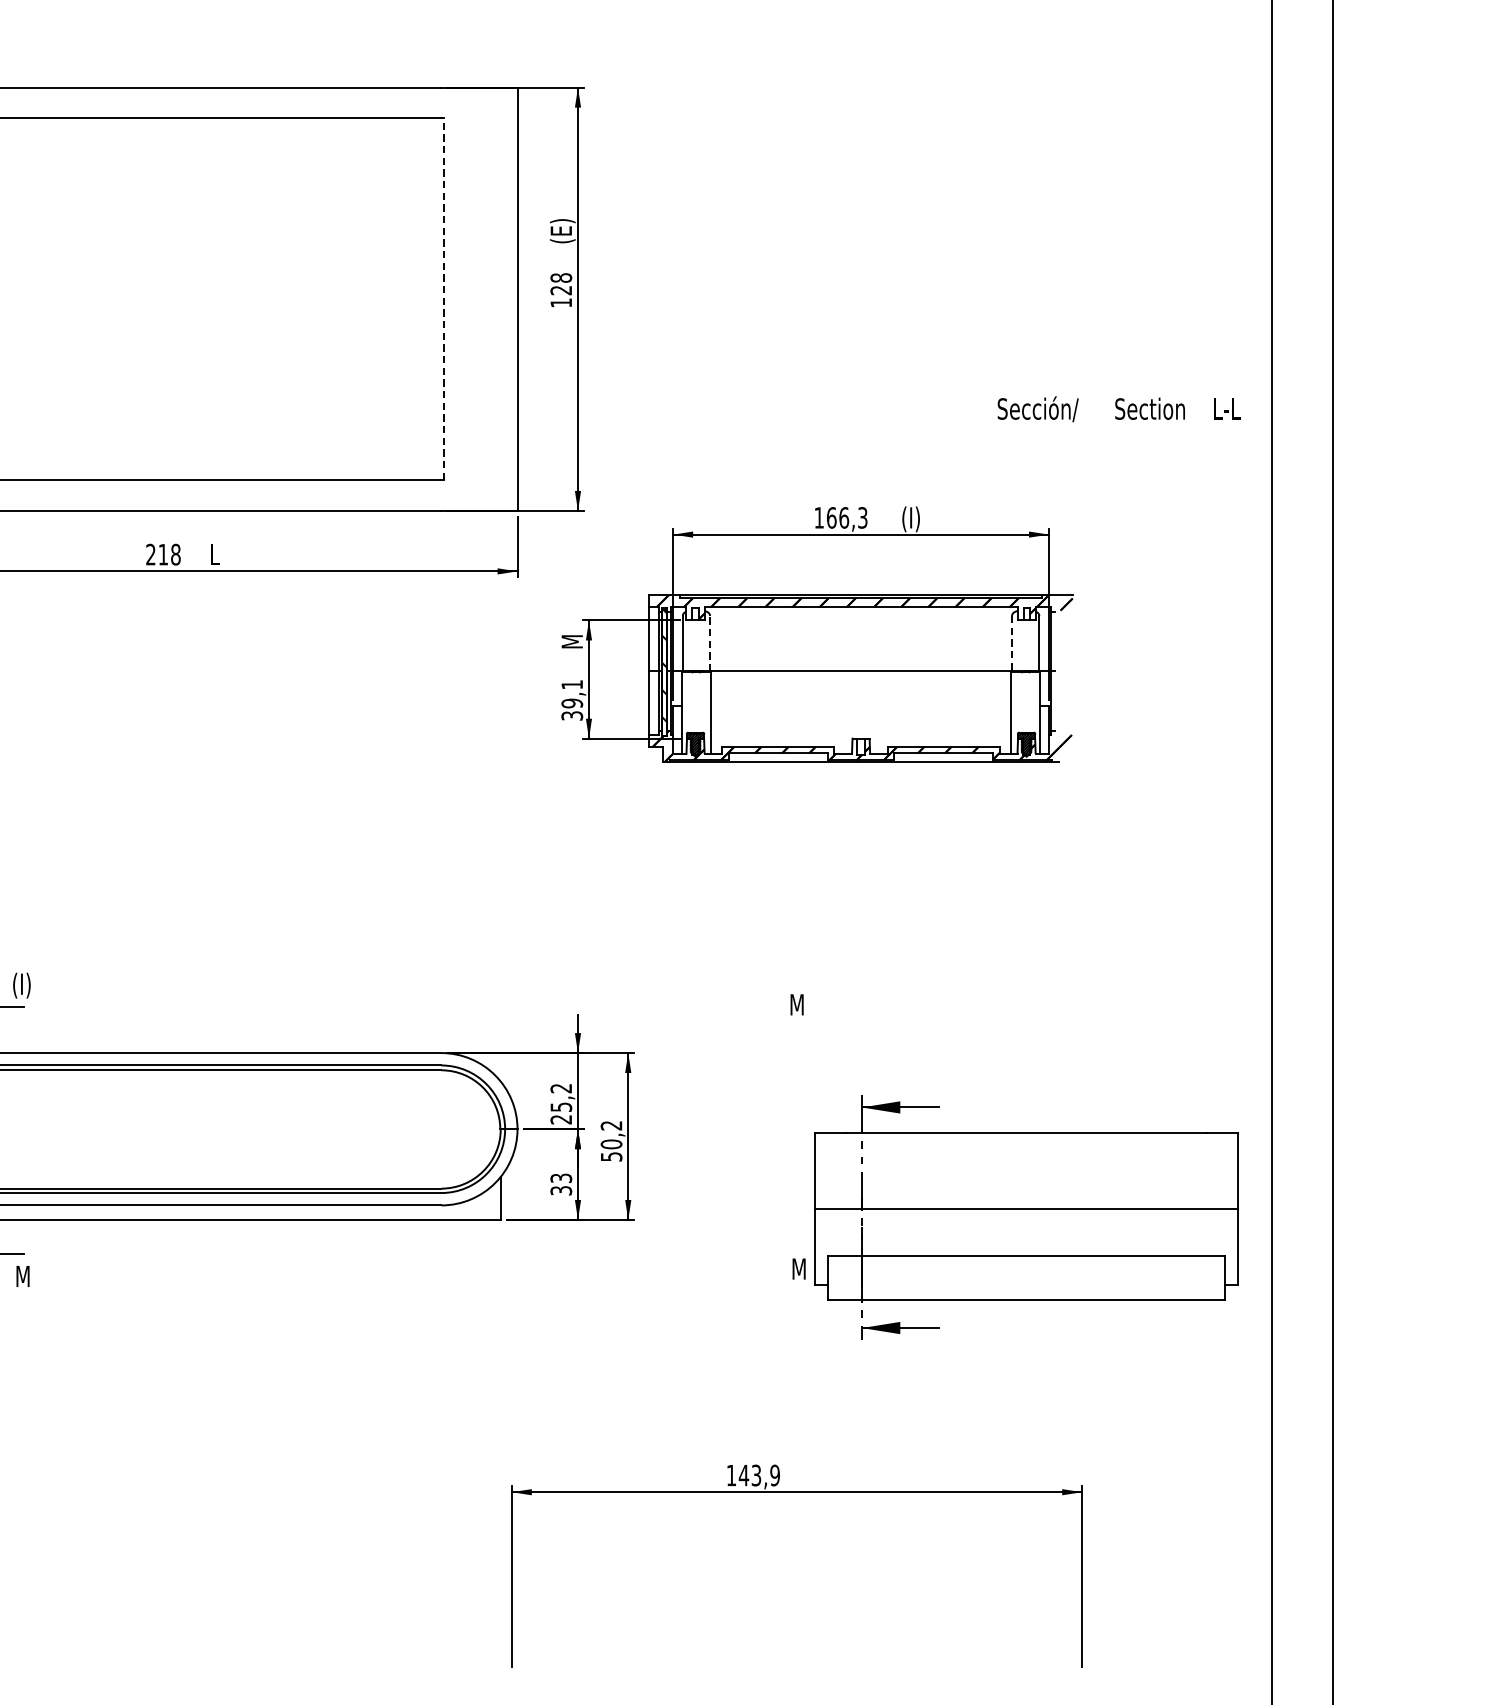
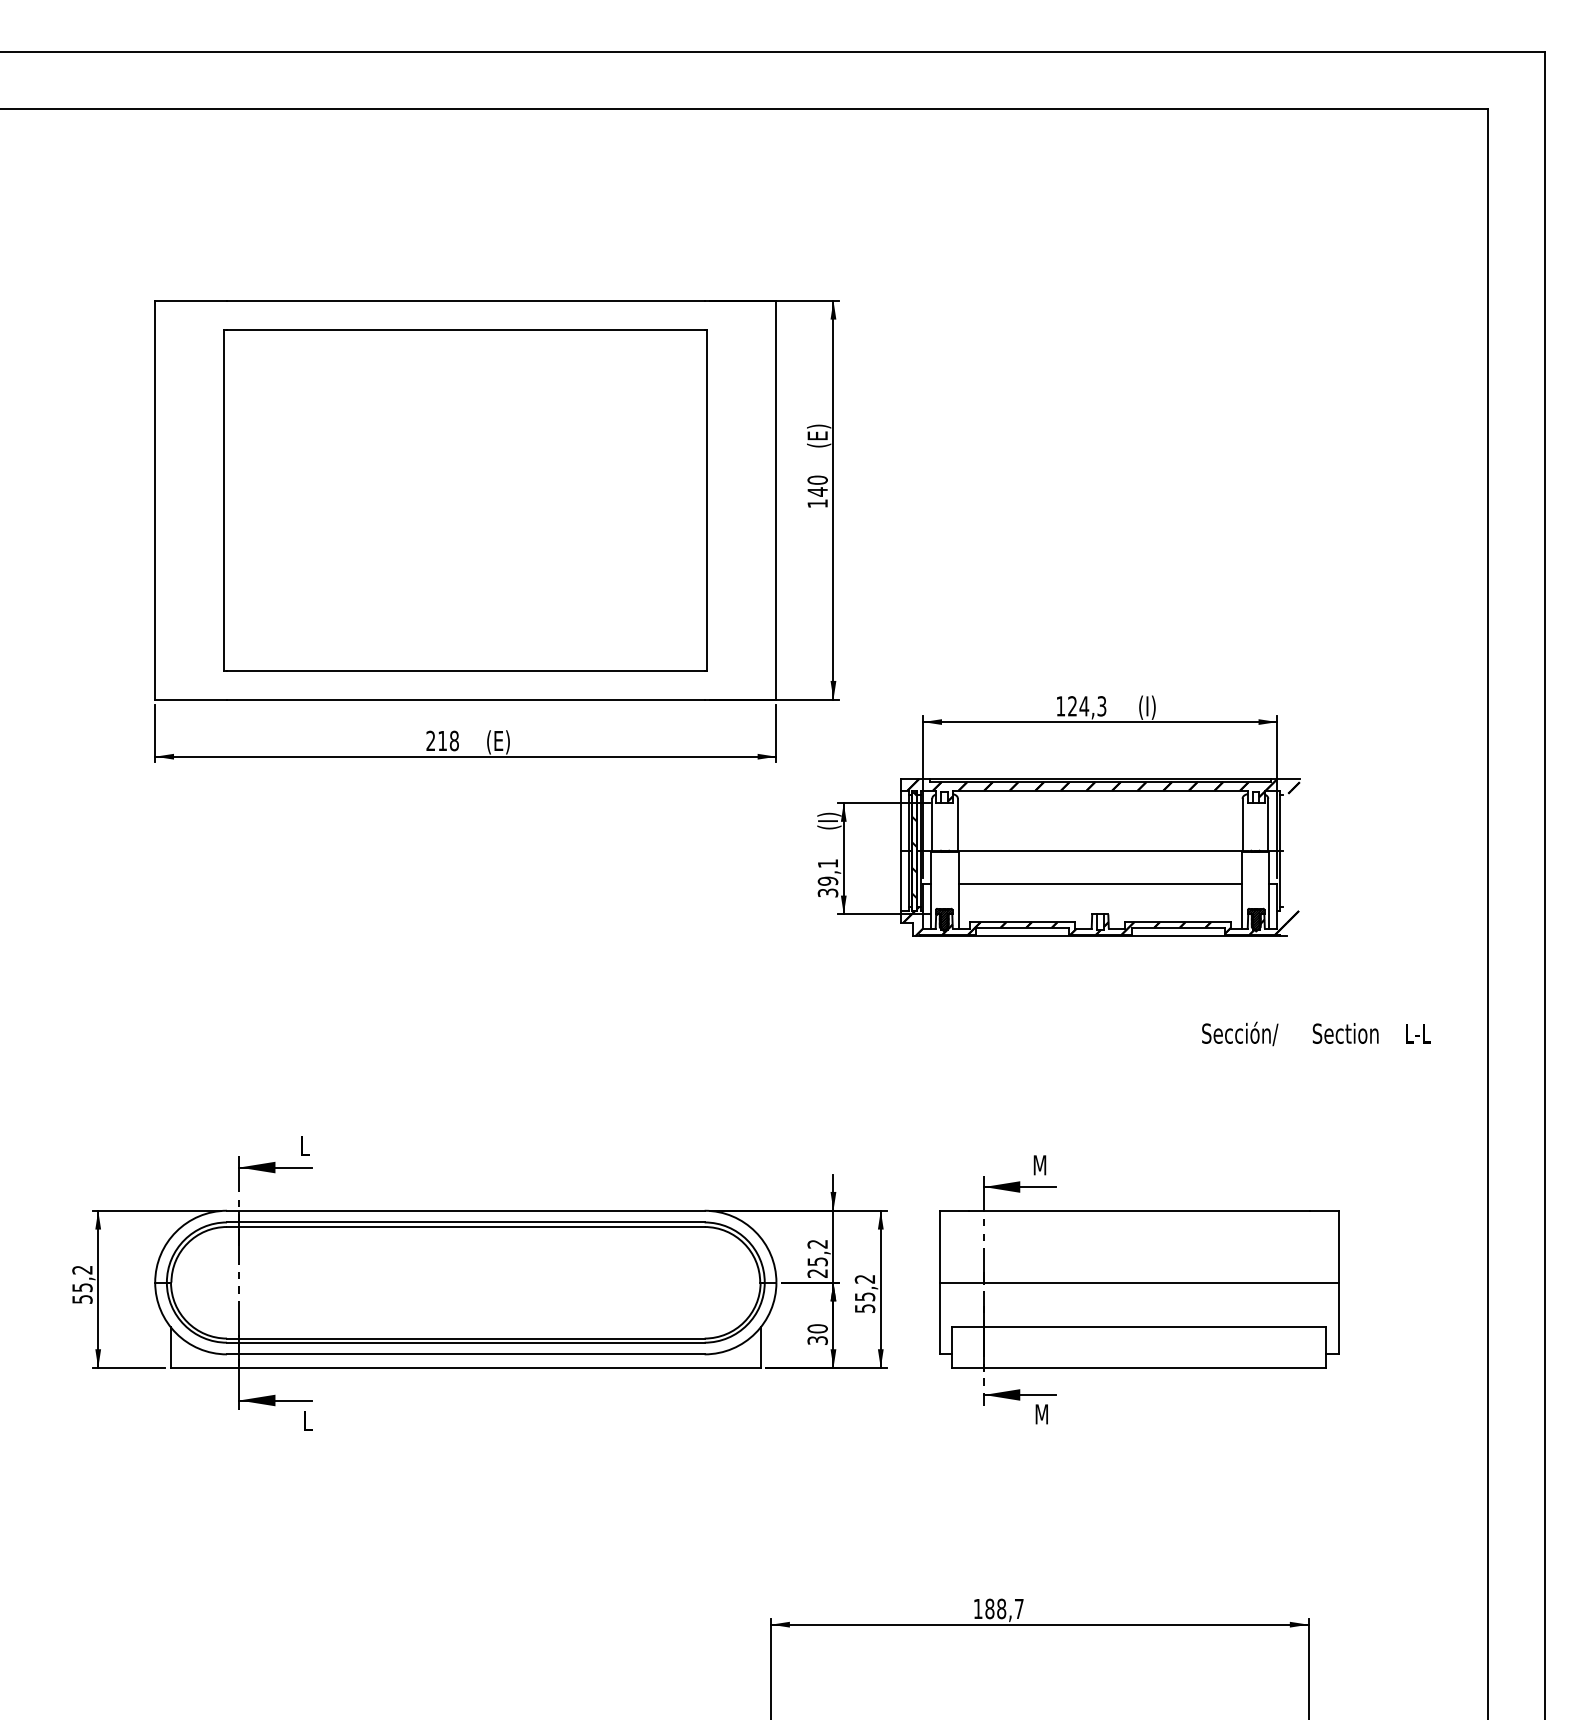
text: (561, 283) -> (817, 485), 128 -> 140
line: (444, 298) -> (707, 499), dashed -> solid
text: (1119, 408) -> (1316, 1033), moved
text: (837, 518) -> (1078, 706), 166,3 -> 124,3
text: (222, 556) -> (498, 742), L -> (E)
text: (573, 639) -> (829, 820), M -> (I)
line: (709, 643) -> (957, 824), dashed -> solid
line: (1011, 644) -> (1242, 825), dashed -> solid
line: (860, 705) -> (1099, 883), added
text: (22, 985) -> (309, 1147), (I) -> L
text: (610, 1144) -> (864, 1296), 50,2 -> 55,2
text: (561, 1177) -> (817, 1328), 33 -> 30
part: (1026, 1217) -> (1139, 1290), moved
text: (23, 1276) -> (310, 1421), M -> L
text: (759, 1475) -> (1004, 1608), 143,9 -> 188,7

